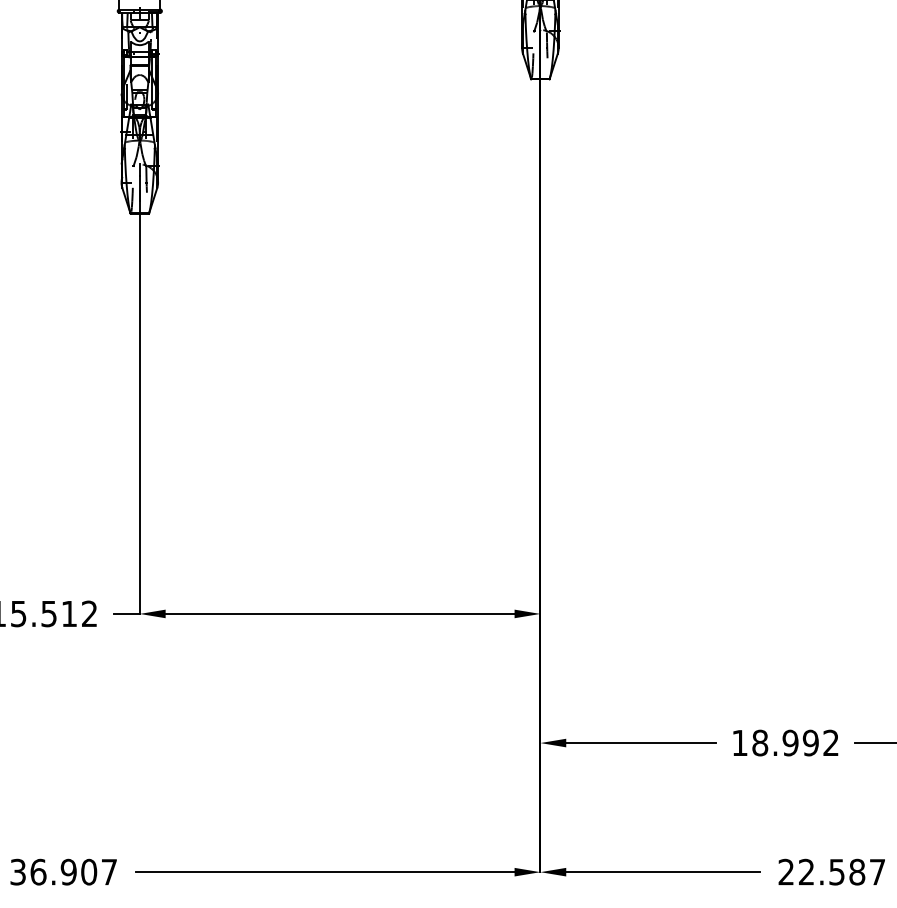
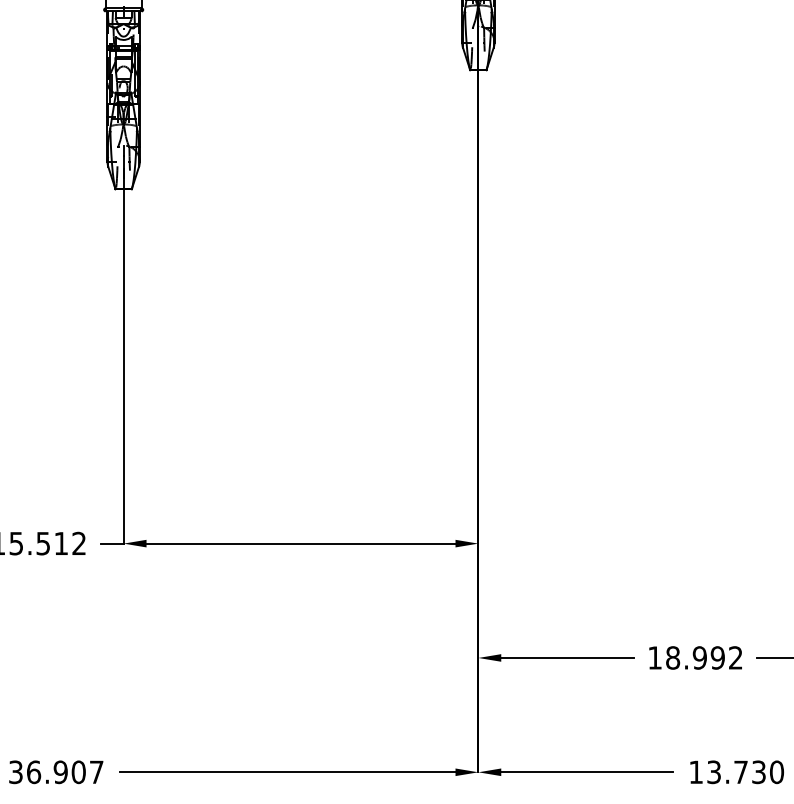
text: (831, 871) -> (736, 771), 22.587 -> 13.730

